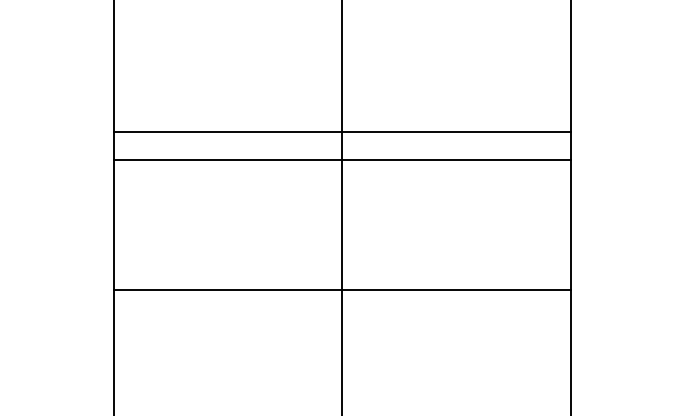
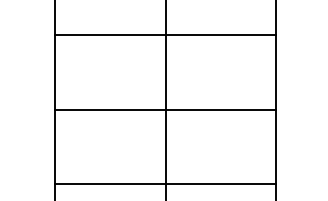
line: (342, 131) -> (165, 34), moved
line: (342, 160) -> (165, 109), moved
line: (342, 290) -> (165, 184), moved

